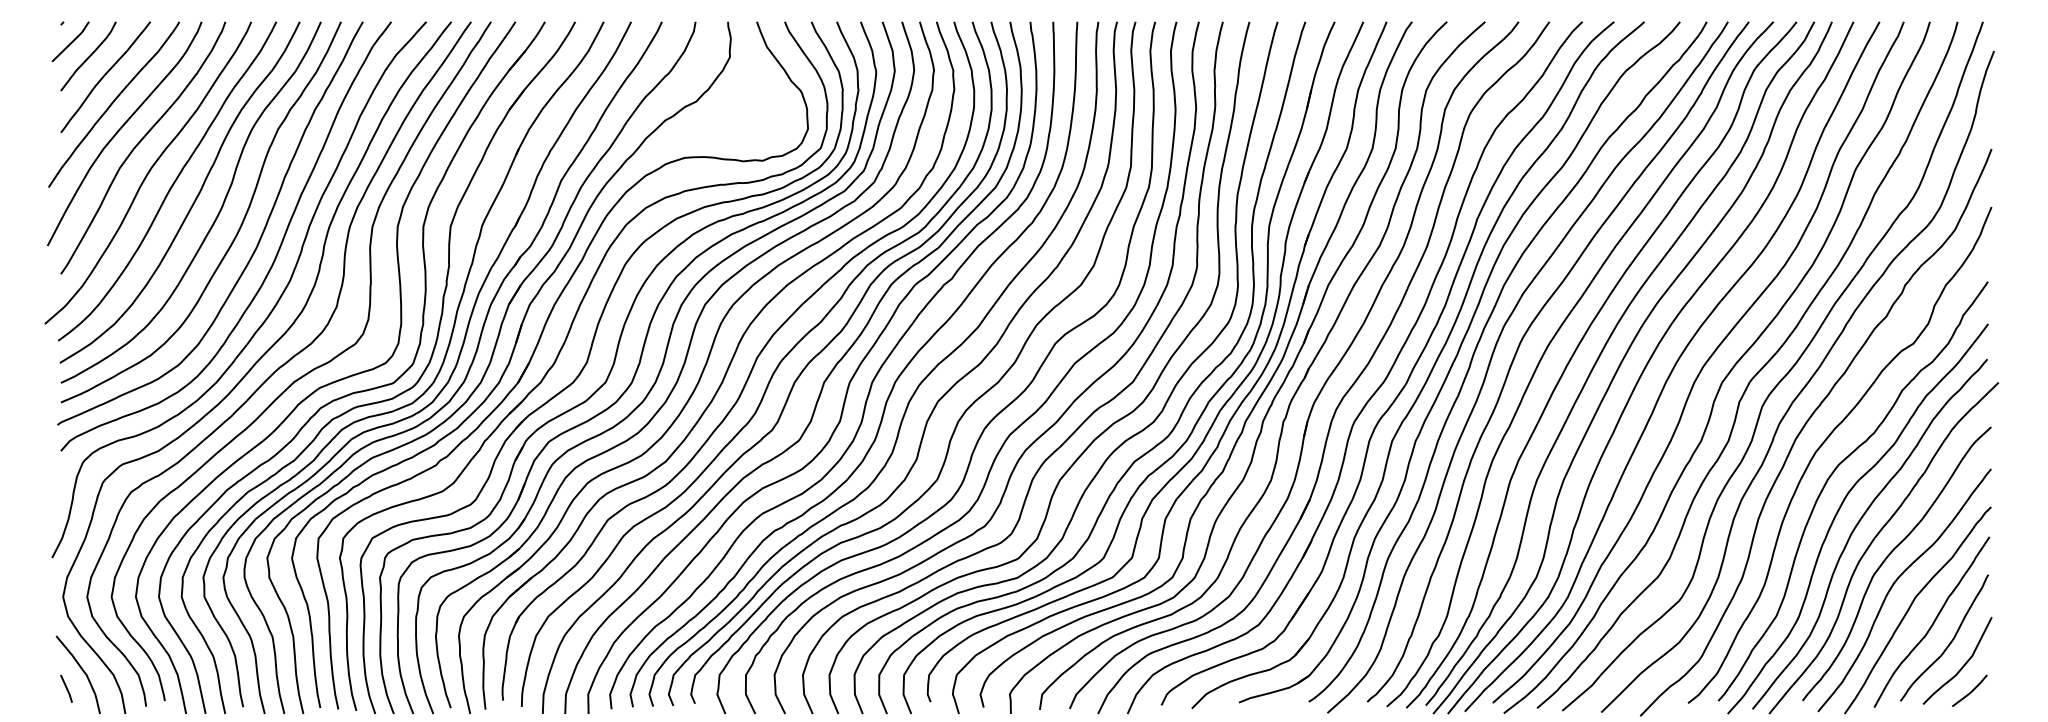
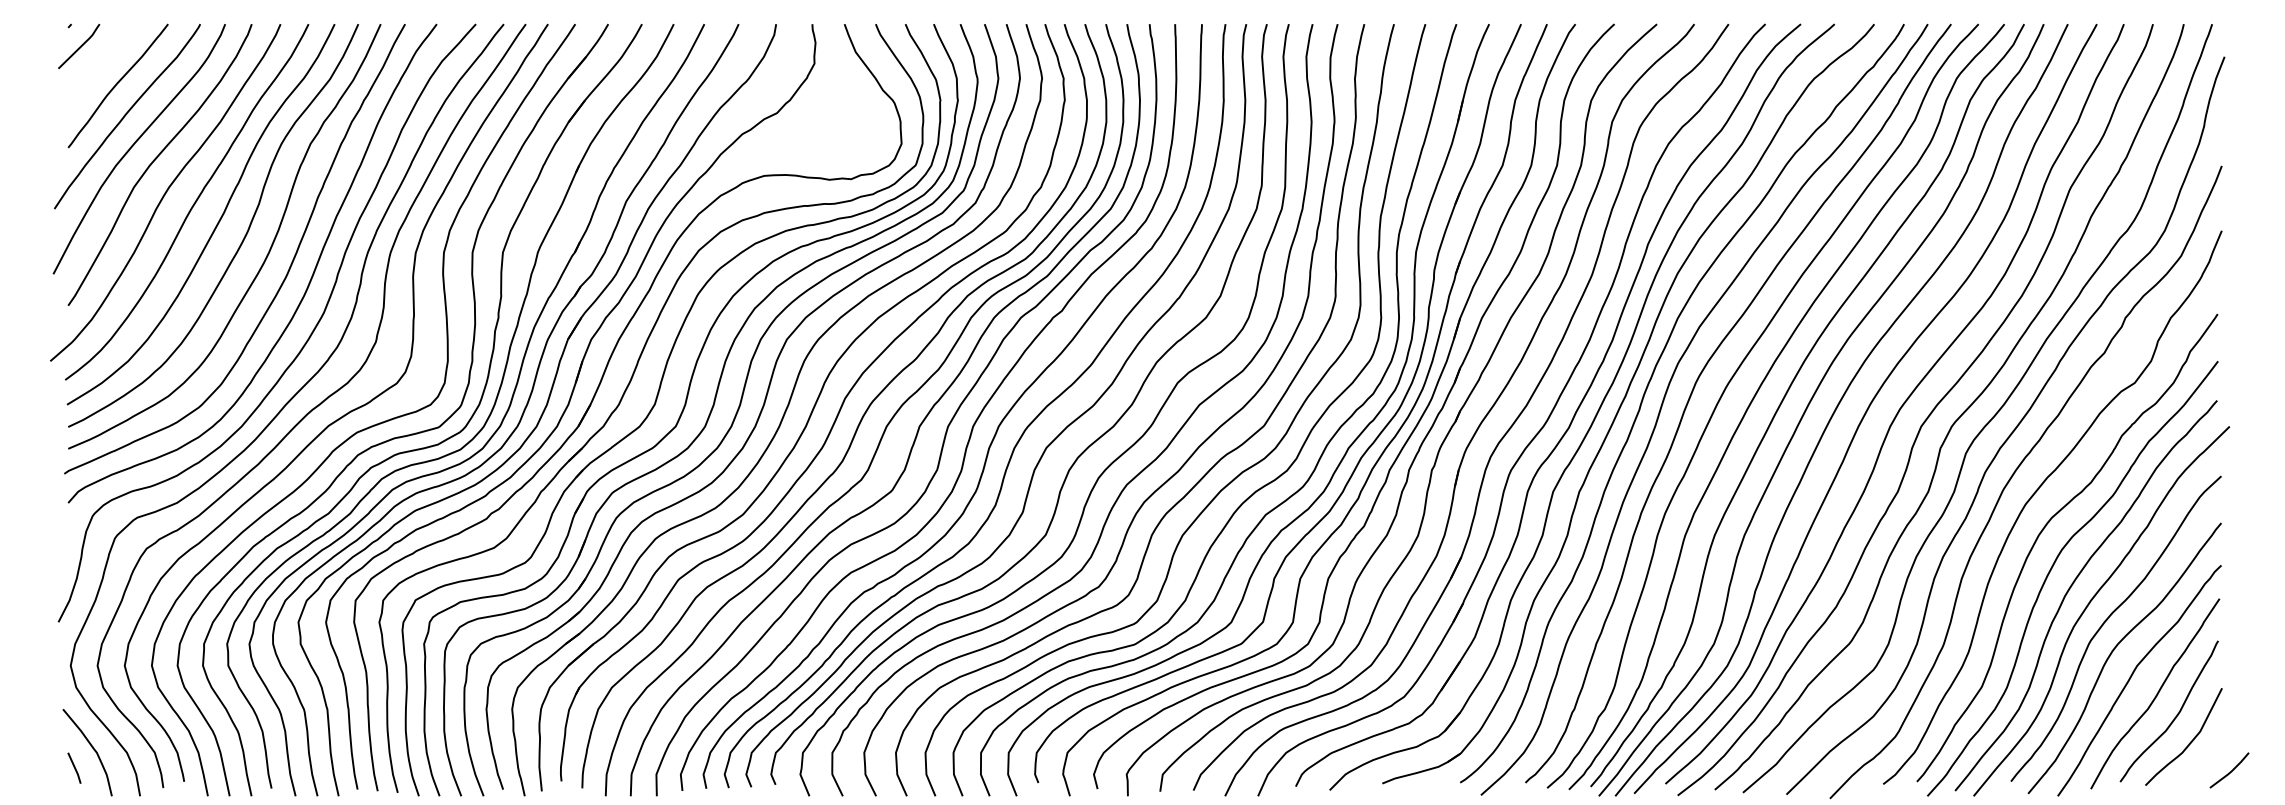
curve: (88, 56) -> (99, 62), removed
line: (1969, 691) -> (2229, 771), moved

